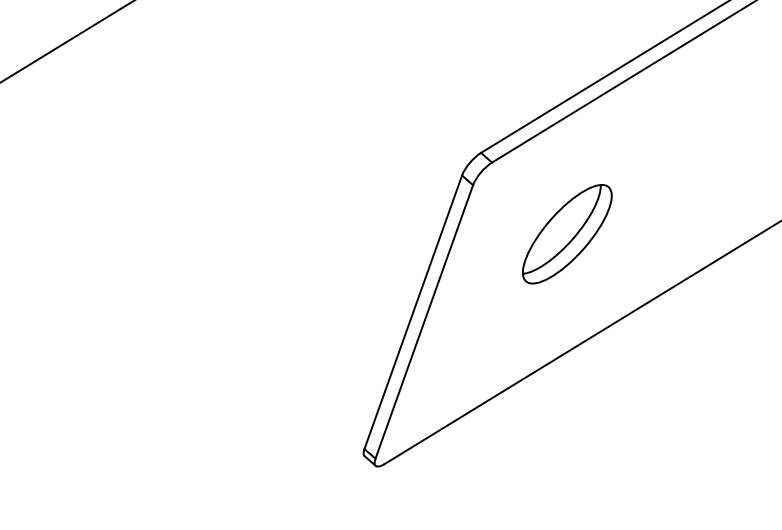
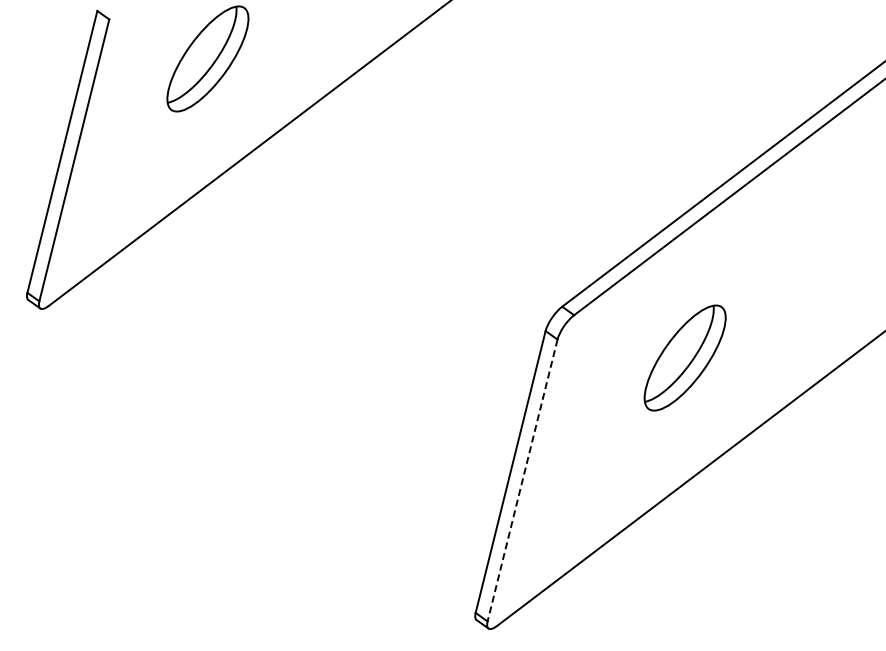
part: (566, 233) -> (684, 357), moved
line: (424, 321) -> (522, 480), solid -> dashed

